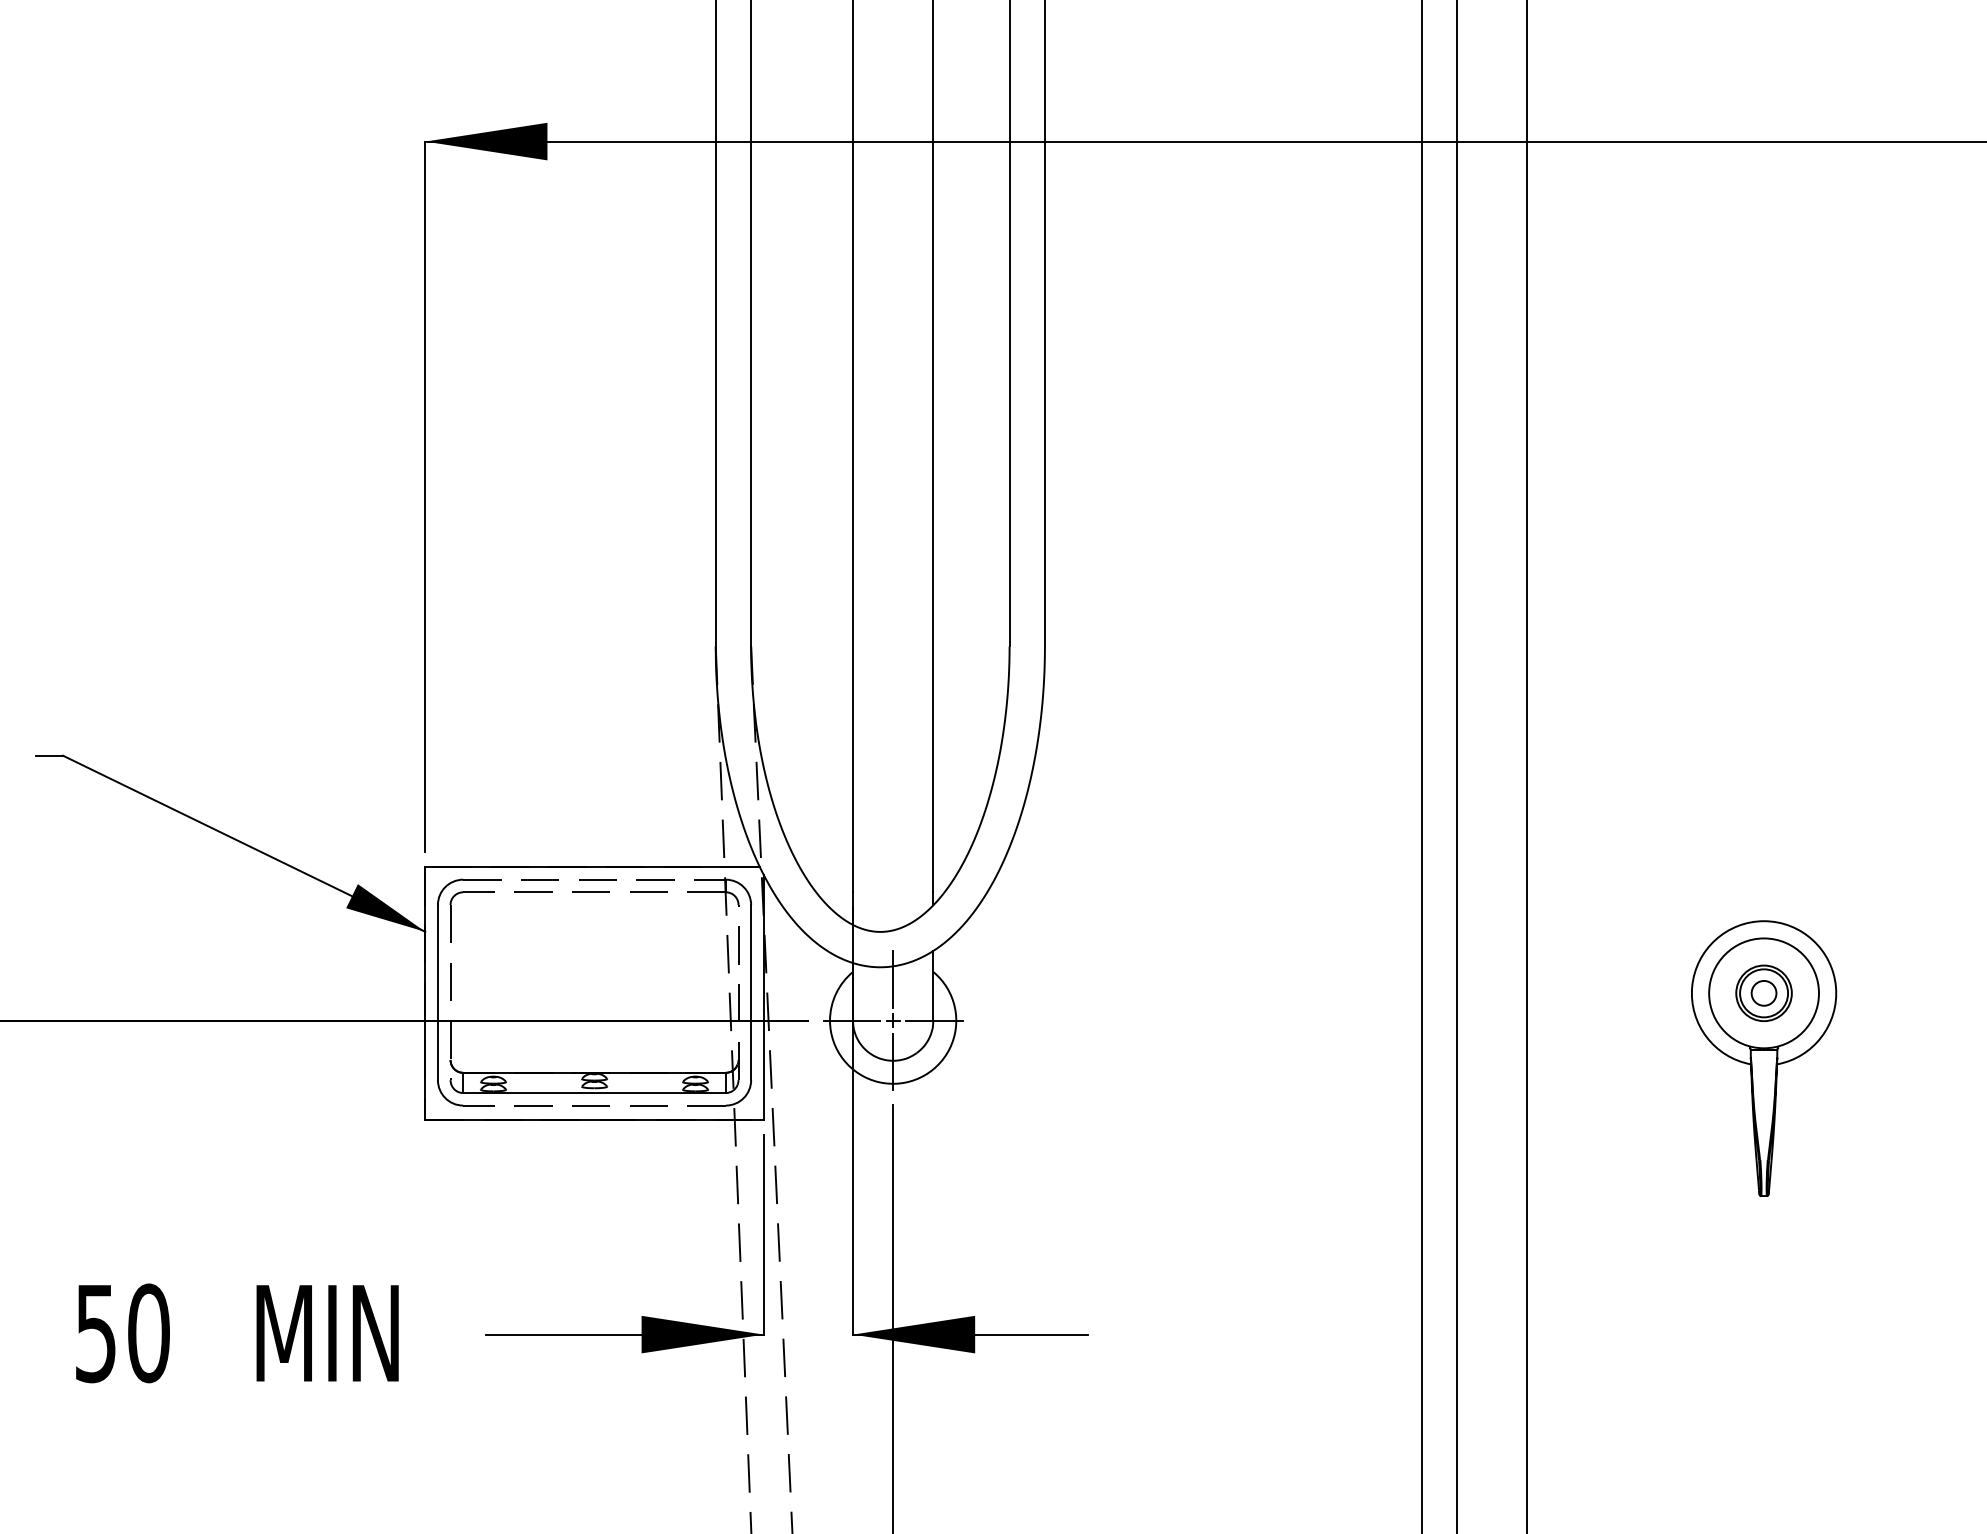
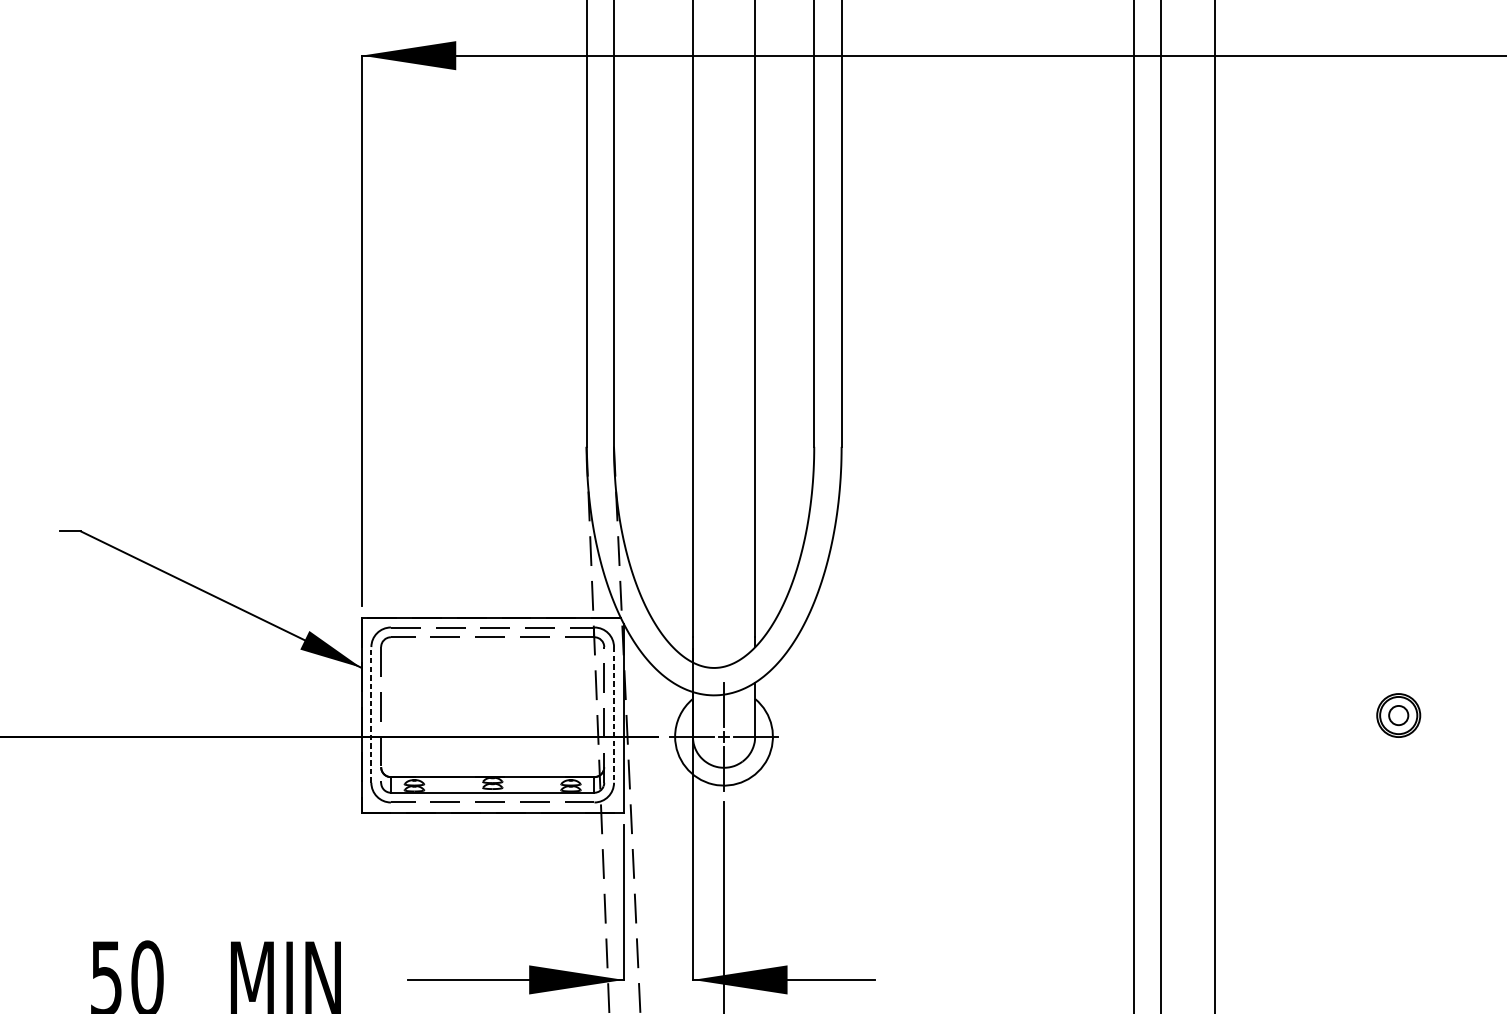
line: (437, 992) -> (371, 714), solid -> dashed
line: (751, 992) -> (614, 714), solid -> dashed
part: (1764, 1058) -> (1399, 766), removed

